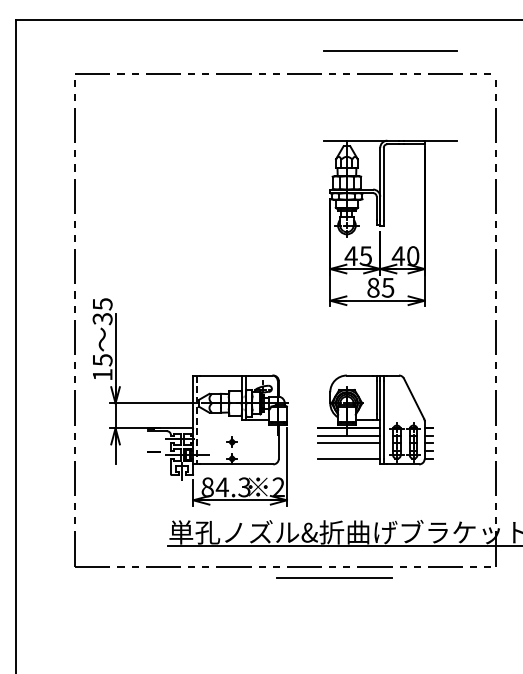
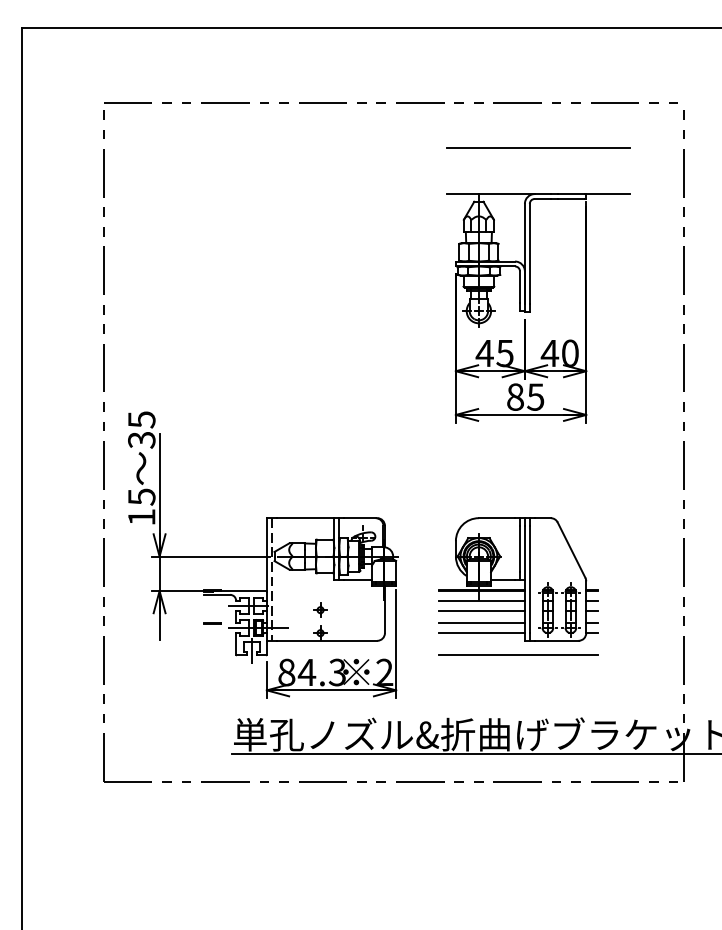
line: (390, 50) -> (539, 146), moved
line: (348, 451) -> (481, 623), added
line: (334, 577) -> (518, 654), moved

